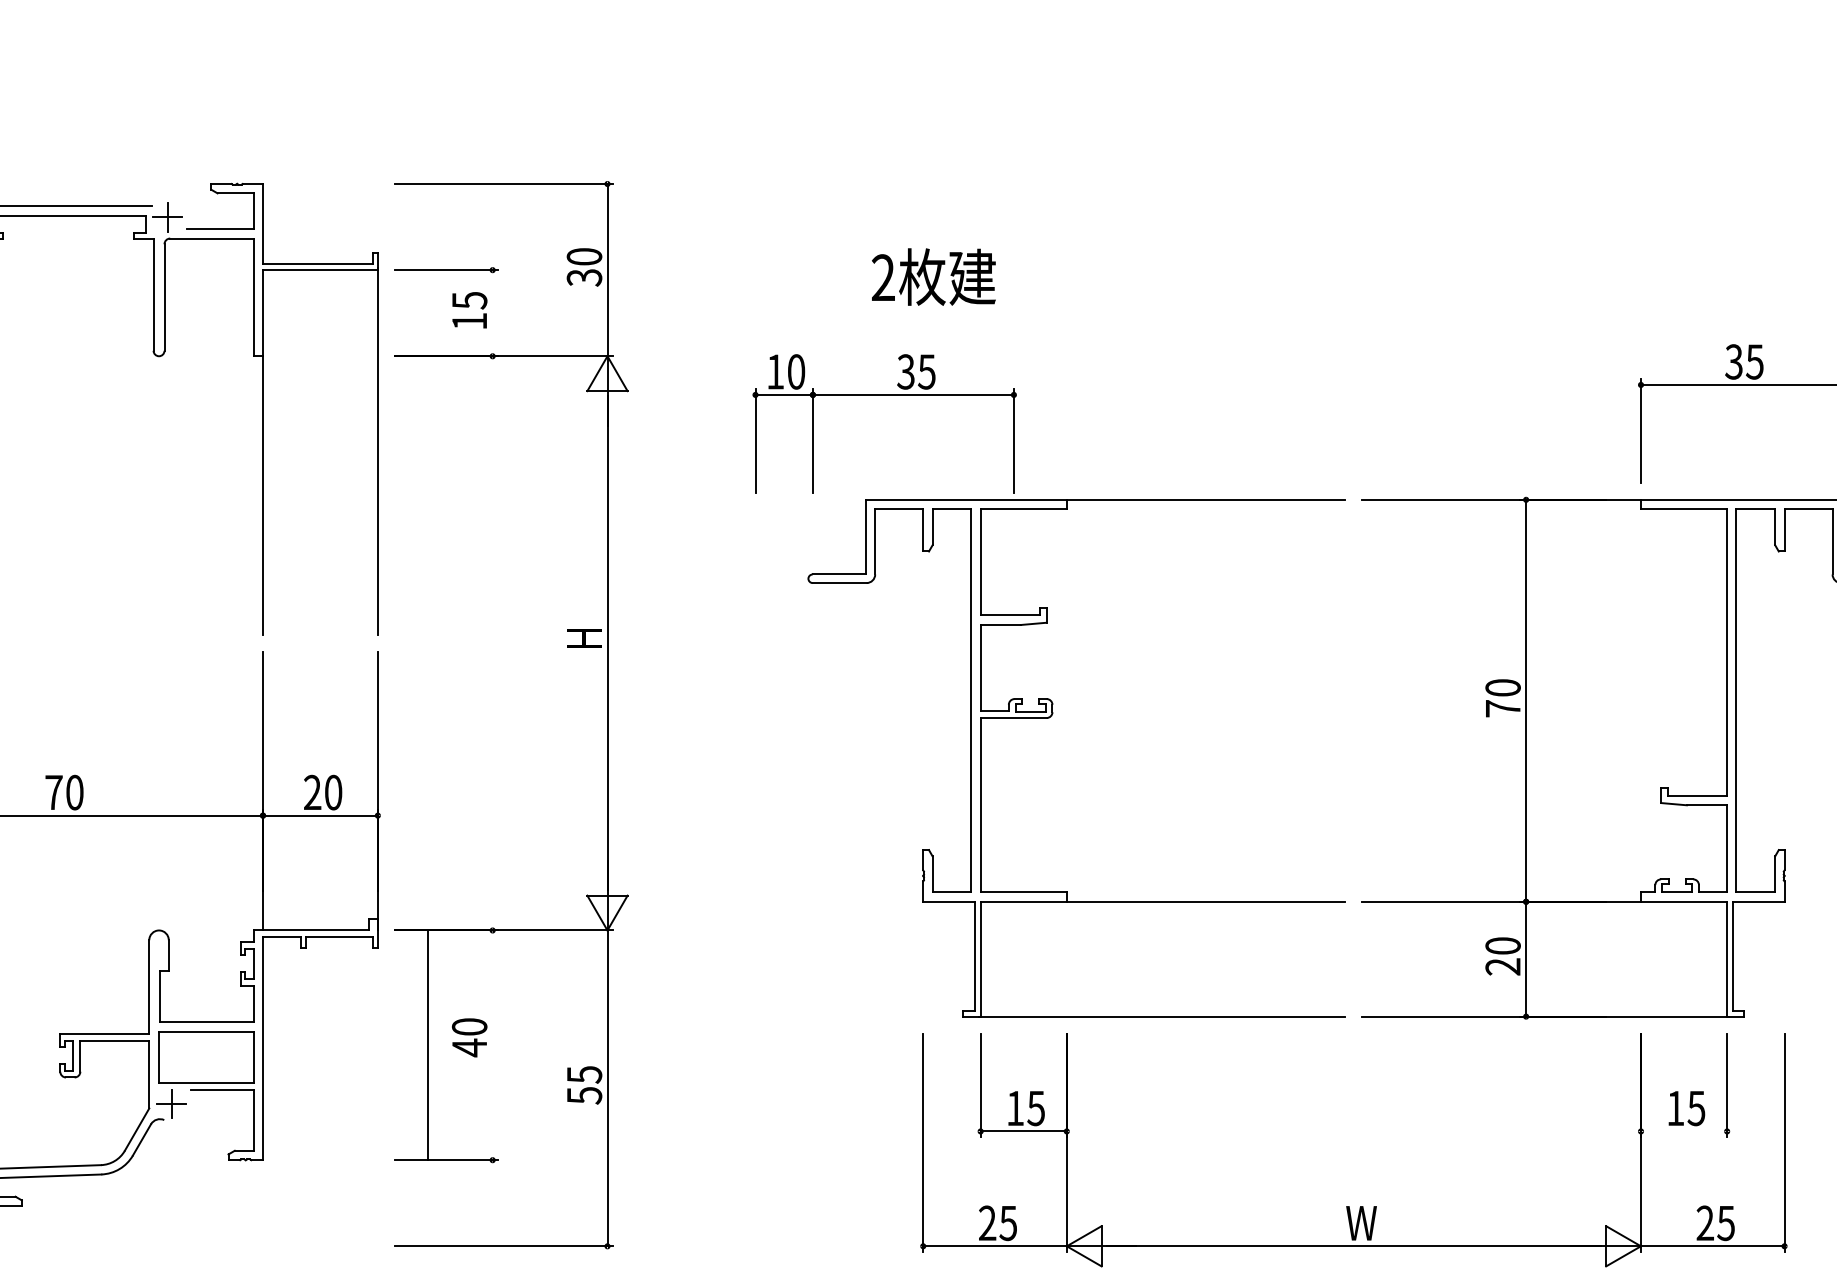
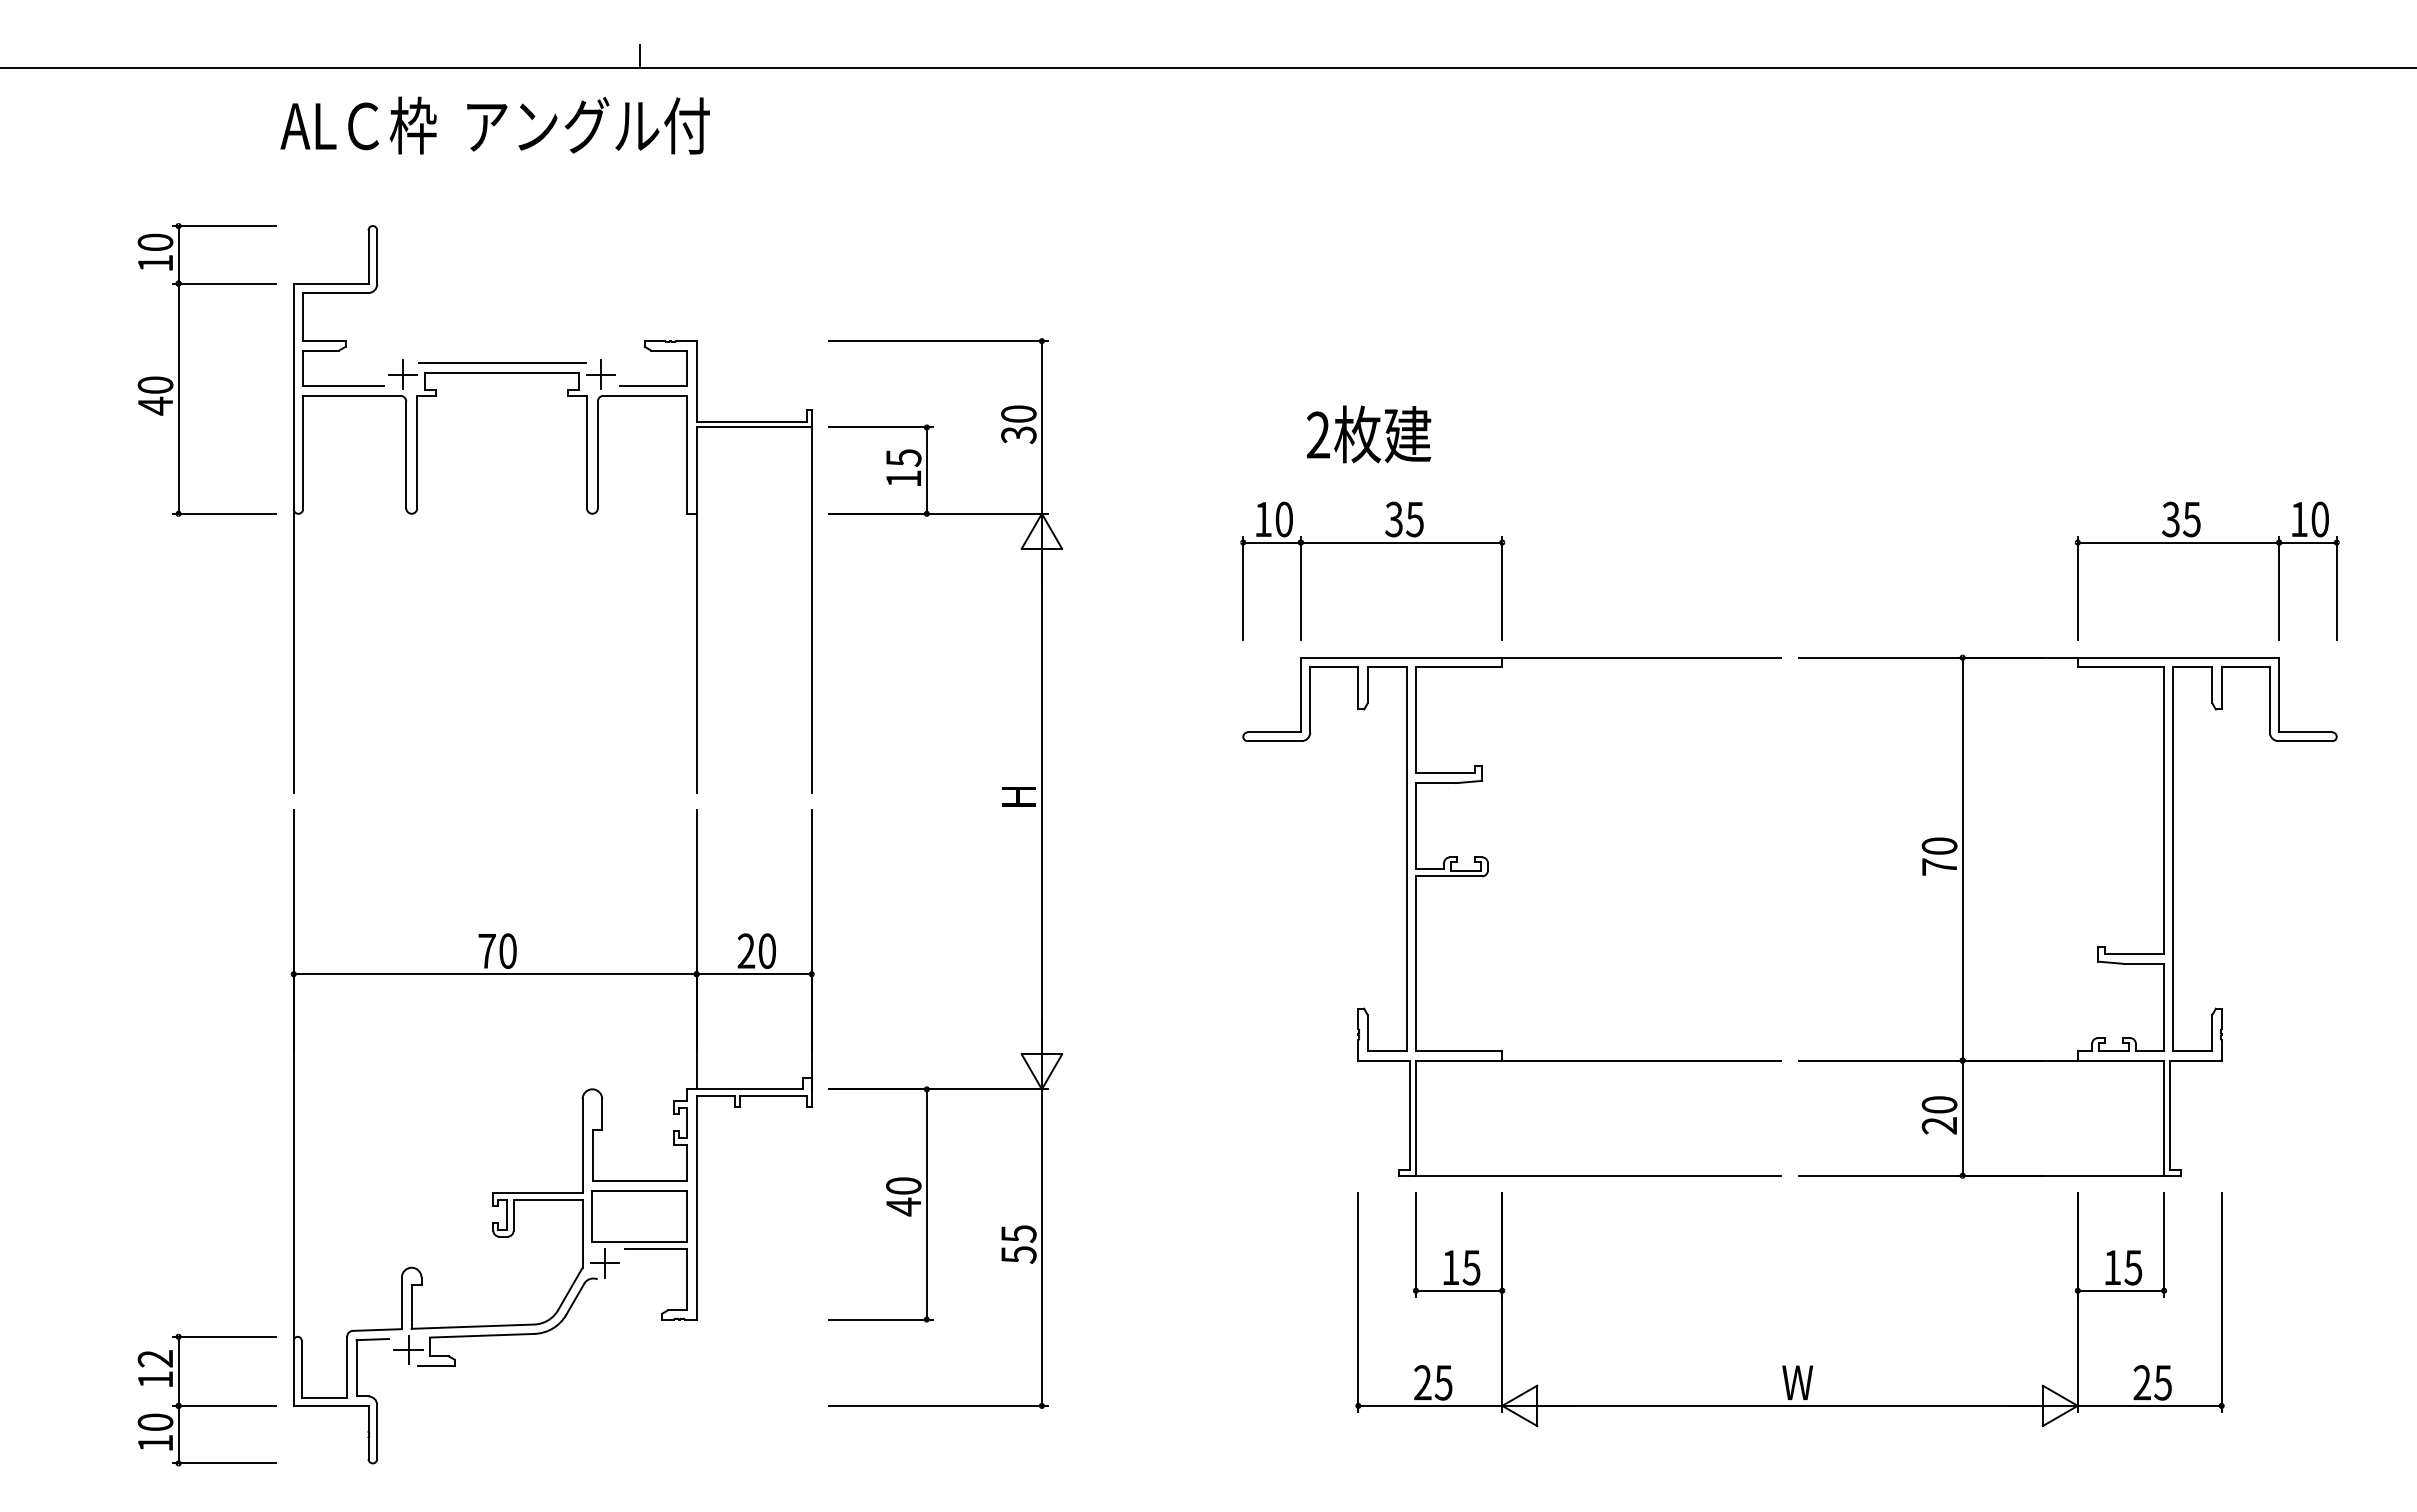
line: (492, 313) -> (926, 470), added
part: (884, 395) -> (1372, 543), moved
line: (427, 1045) -> (926, 1204), moved
line: (1683, 1131) -> (2120, 1290), added

